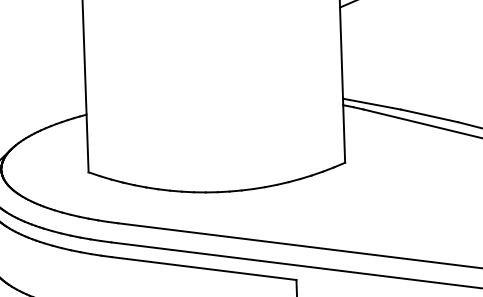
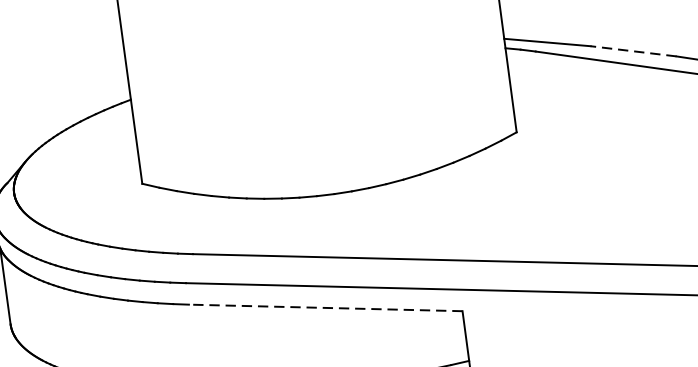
line: (429, 115) -> (633, 50), solid -> dashed
line: (204, 268) -> (326, 307), solid -> dashed

